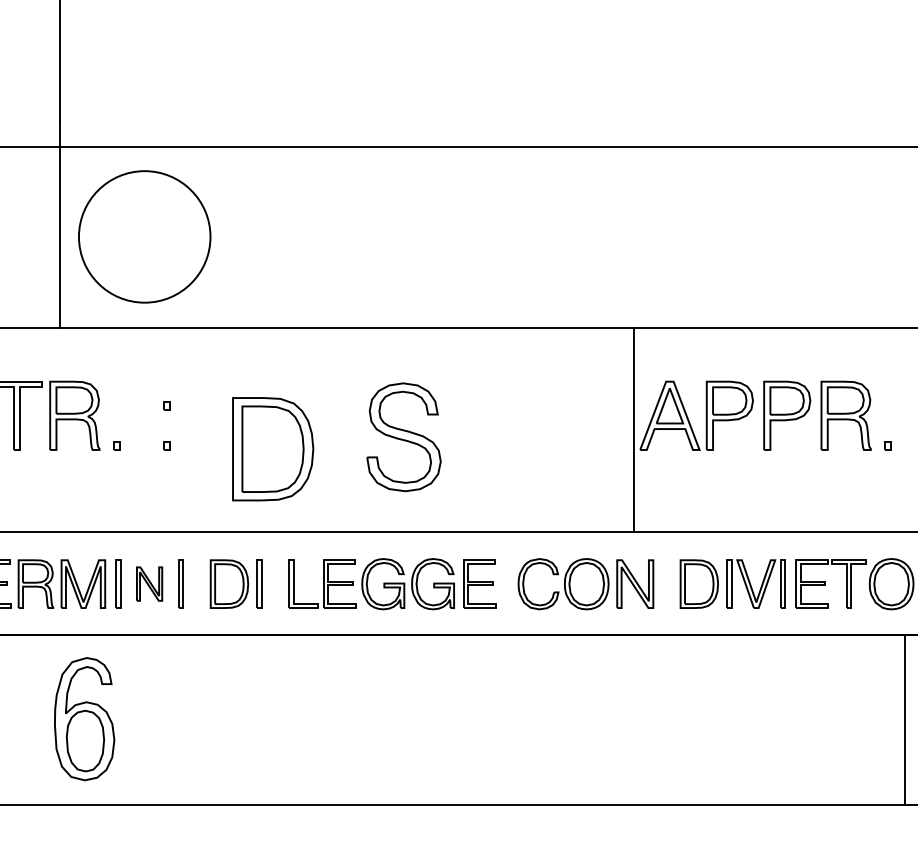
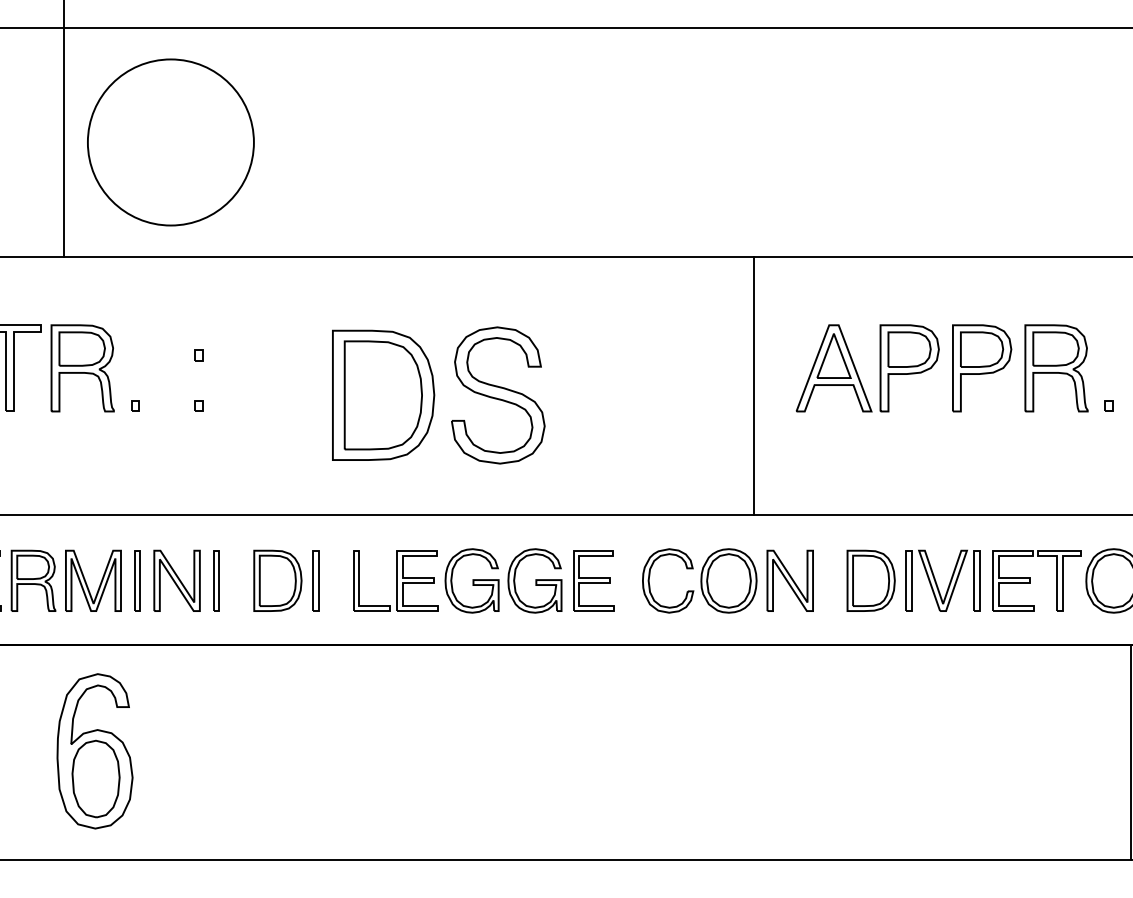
line: (633, 429) -> (753, 385), moved
part: (273, 449) -> (383, 395), moved
part: (149, 583) -> (176, 580), size x1.43

